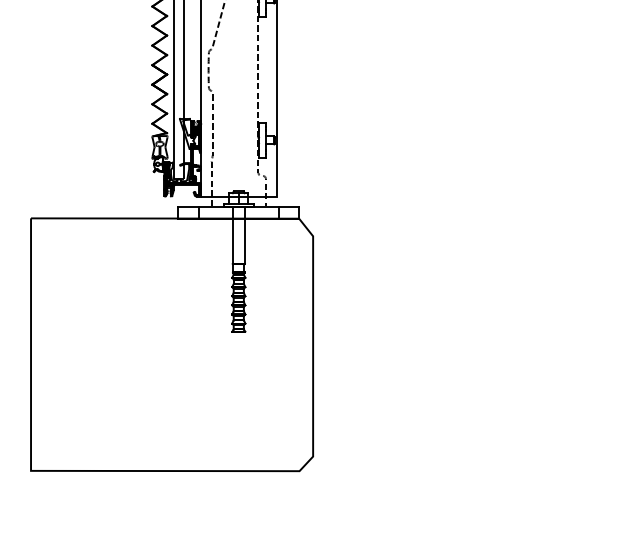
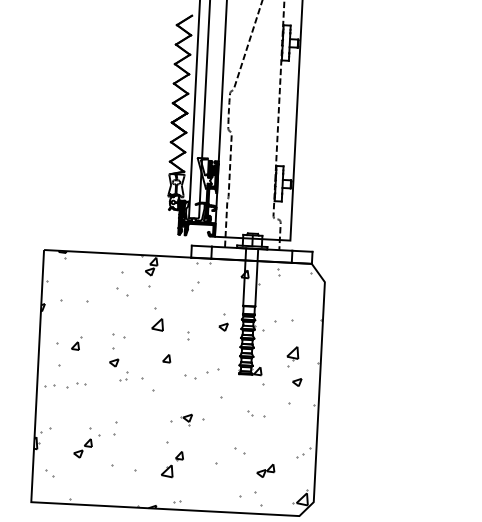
hatch: (171, 344) -> (177, 383), added

